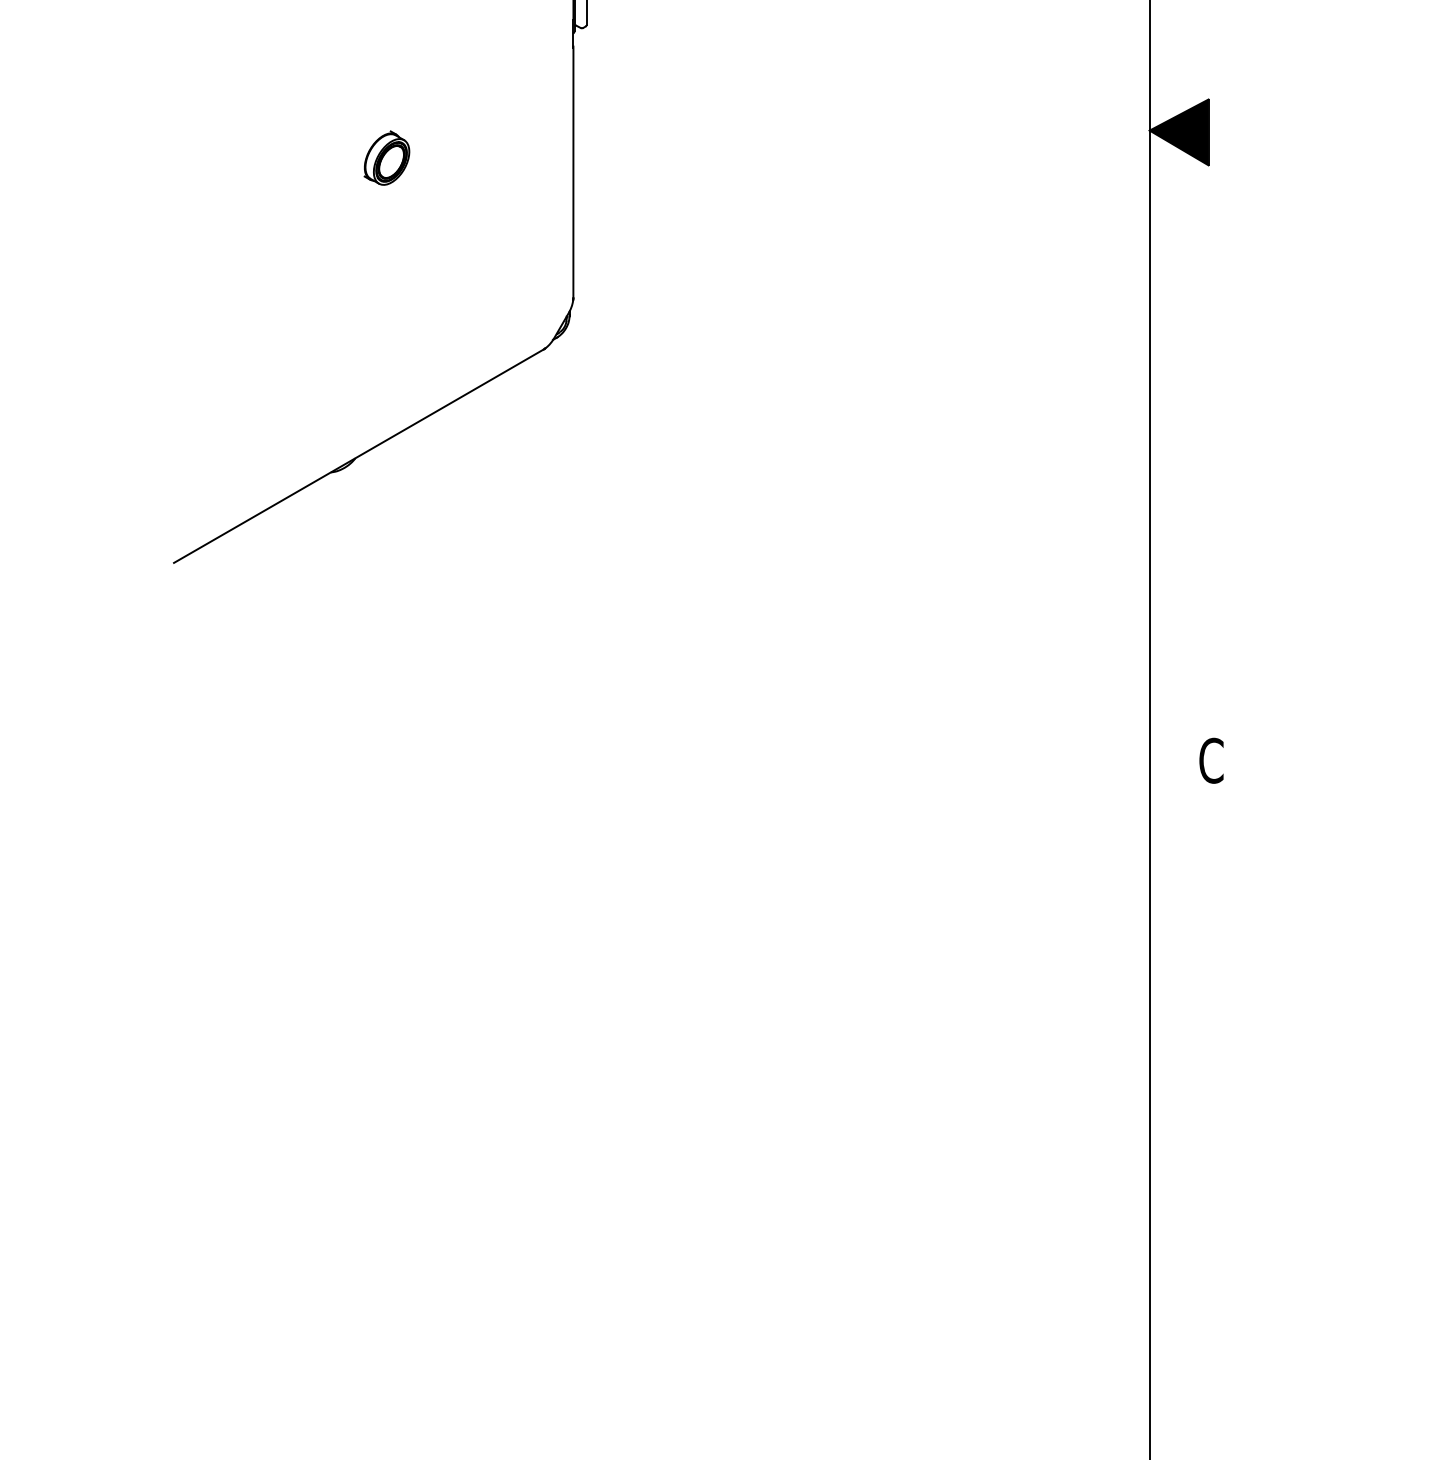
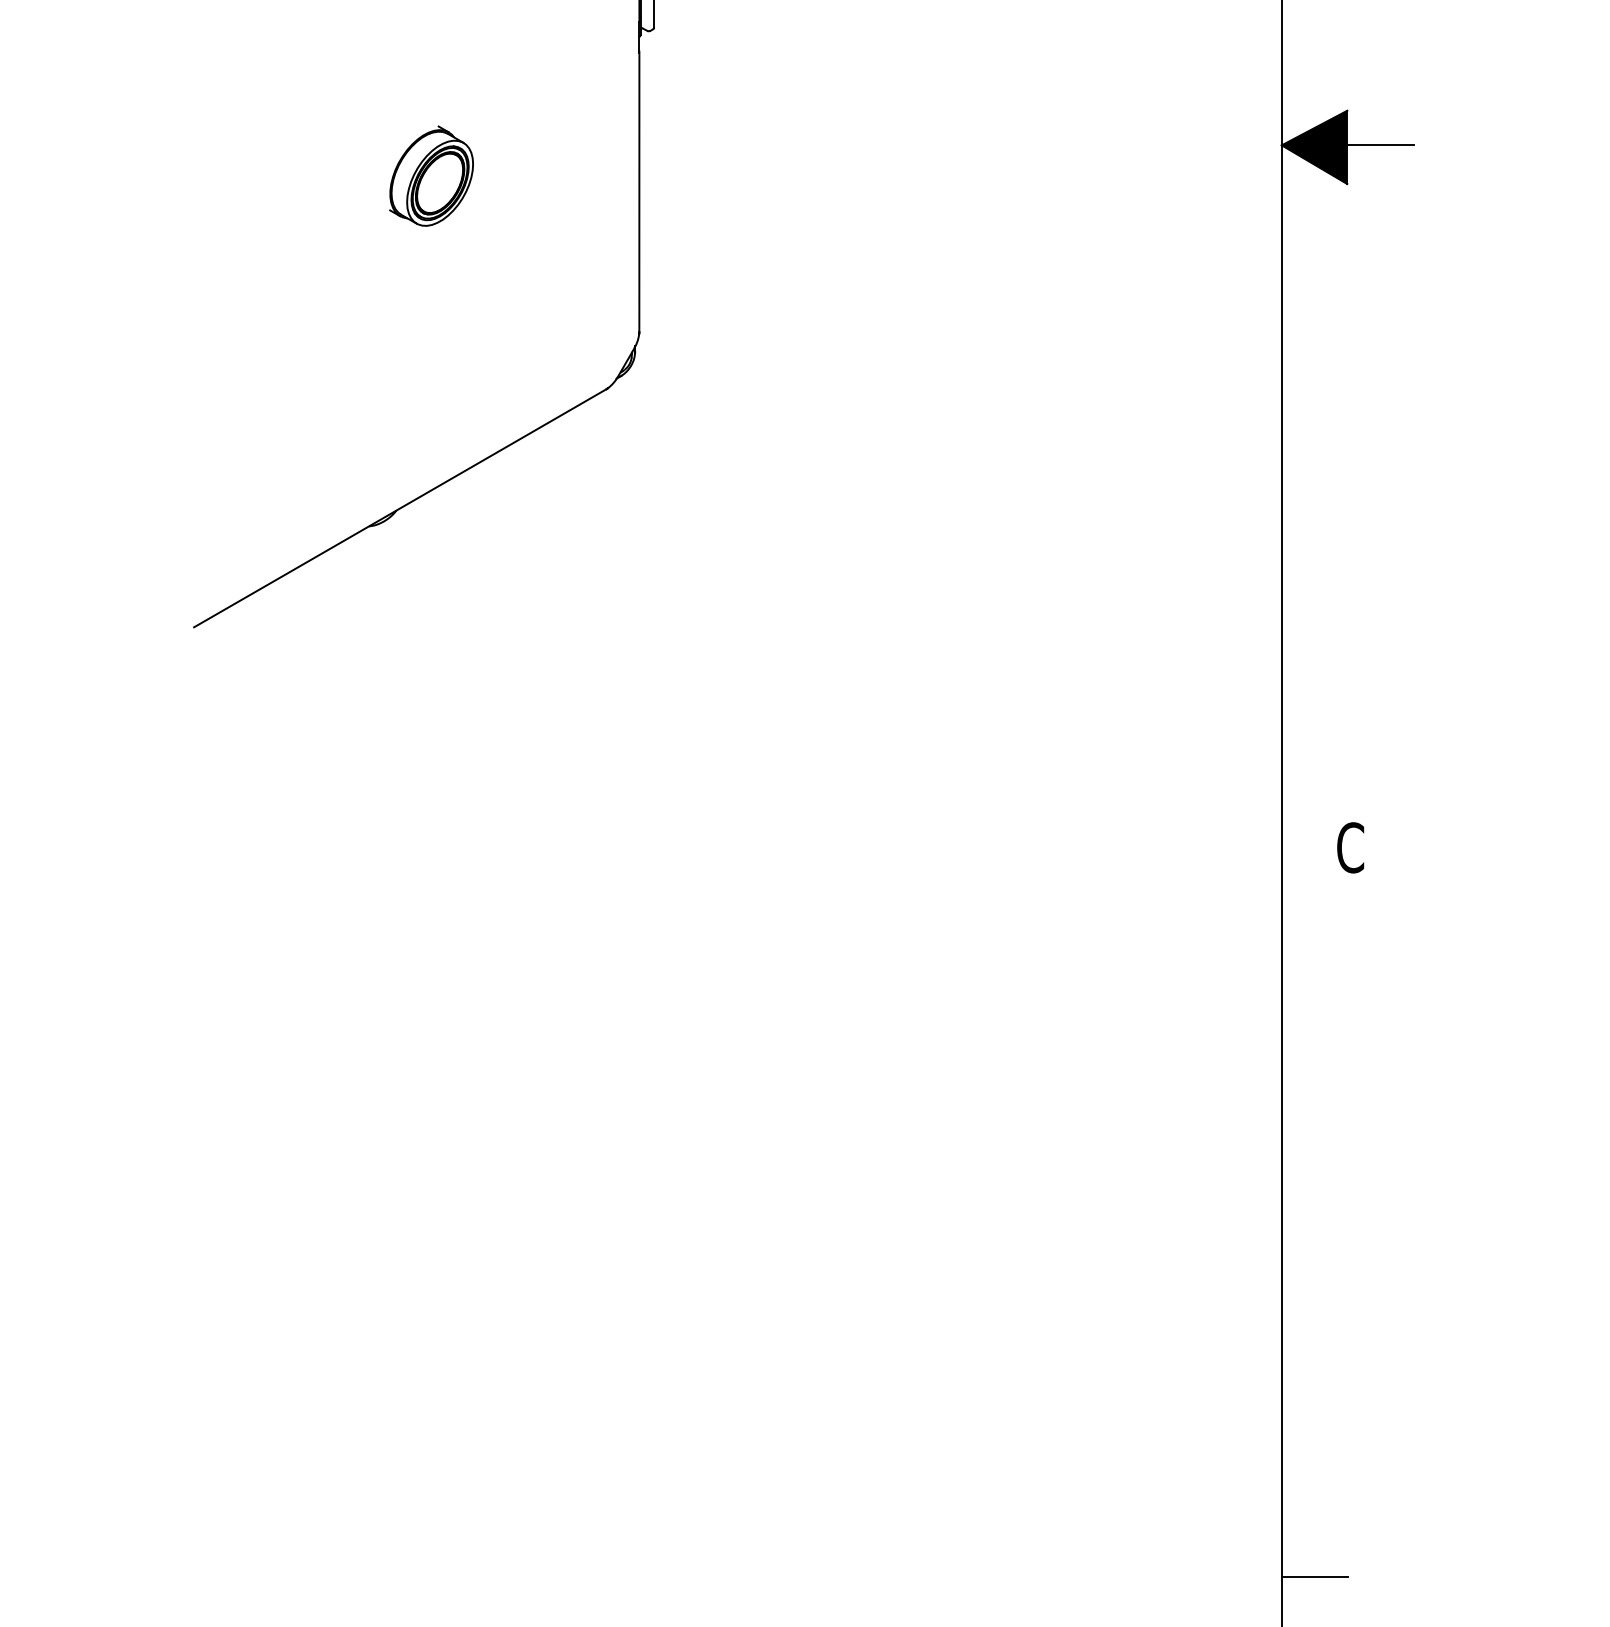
line: (1238, 130) -> (1380, 145), added
part: (386, 157) -> (431, 175), size x1.67
line: (1178, 1414) -> (1313, 1576), added

